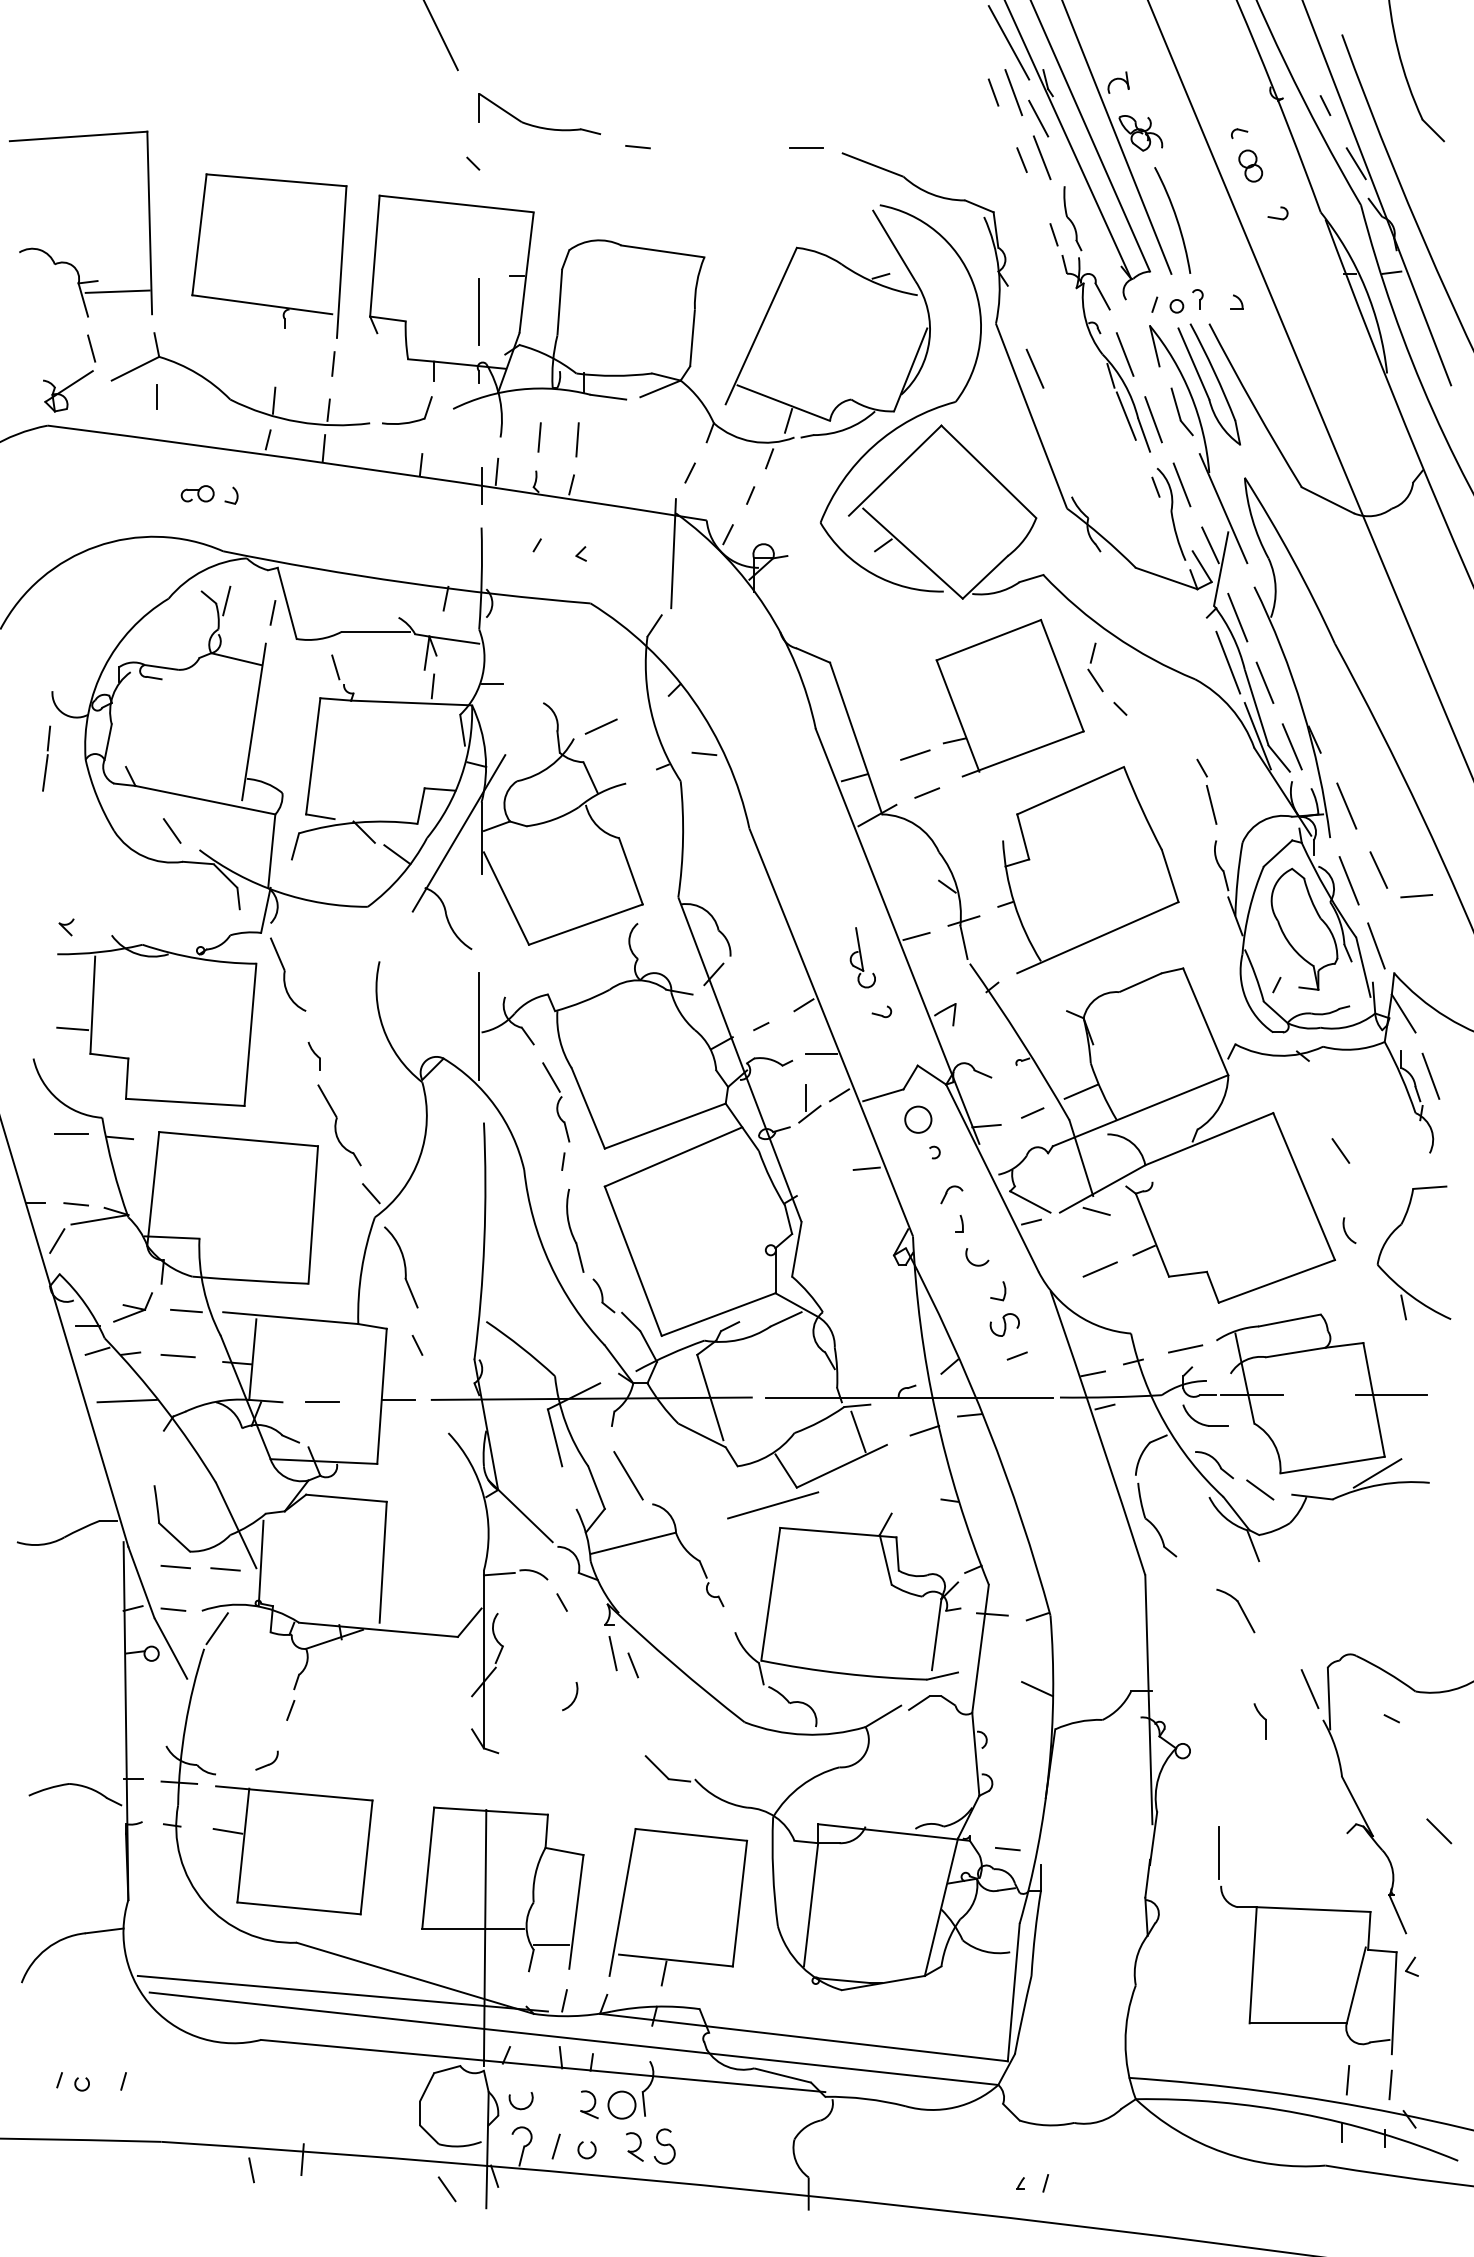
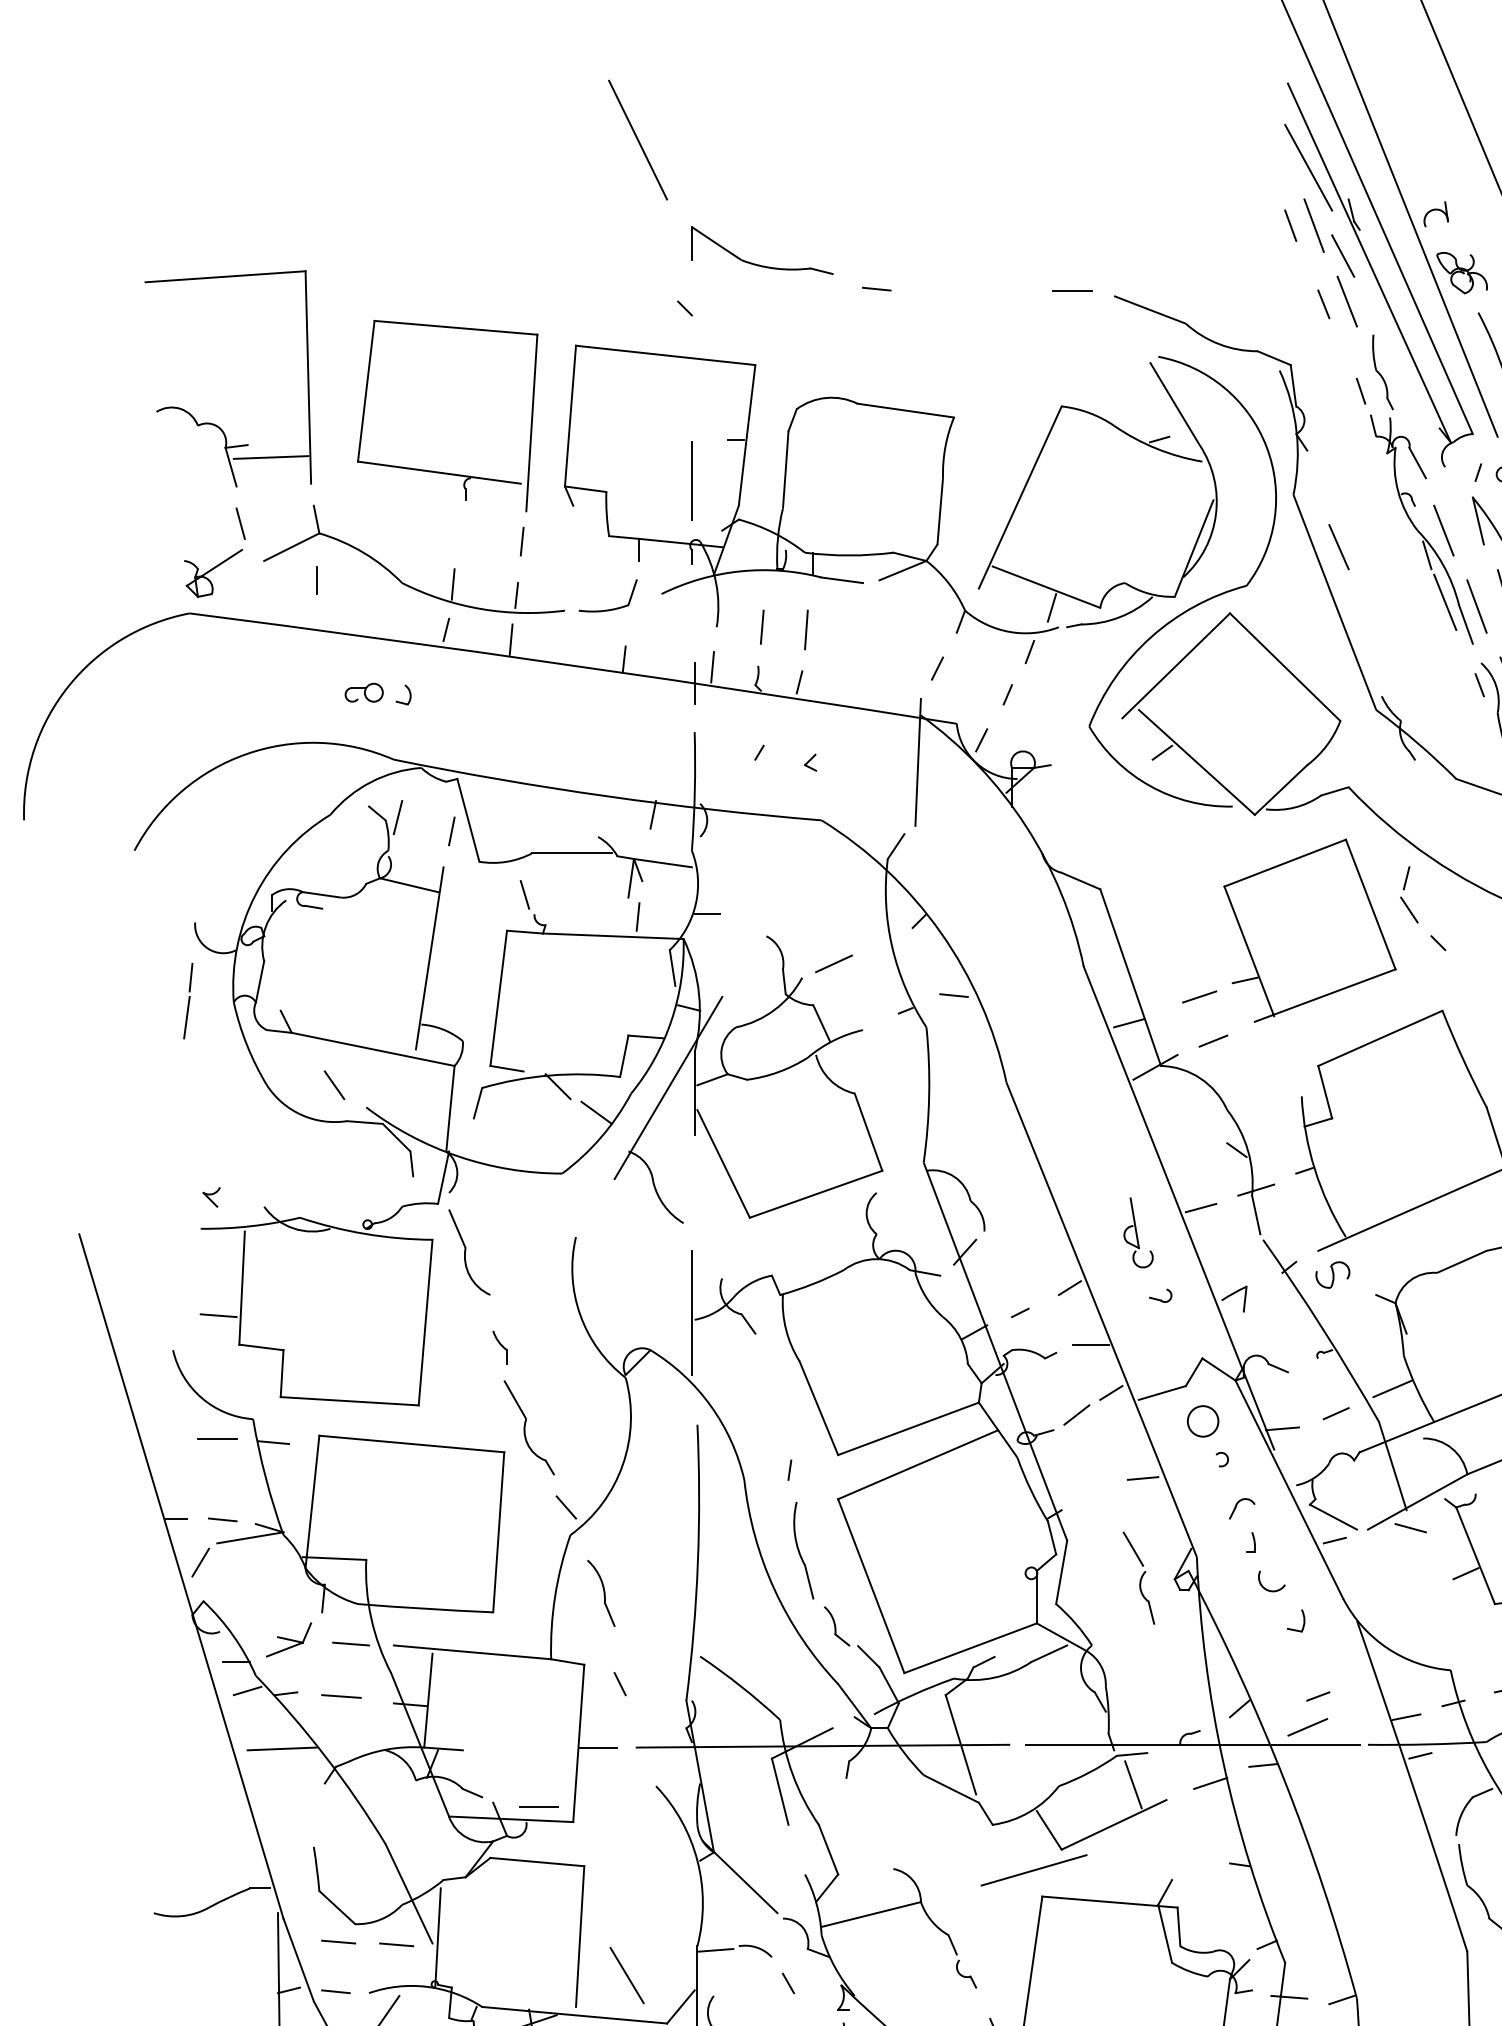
line: (806, 1097) -> (1072, 1395), removed
part: (556, 1102) -> (1139, 1578), moved
part: (401, 1267) -> (601, 1593), size x0.7
line: (1099, 1269) -> (1306, 1727), moved
part: (1004, 1324) -> (1332, 1274), moved
line: (322, 1401) -> (538, 1806), moved
line: (628, 1475) -> (627, 1975), moved

